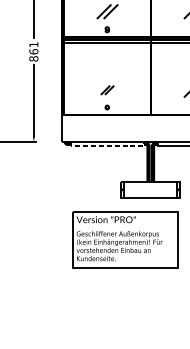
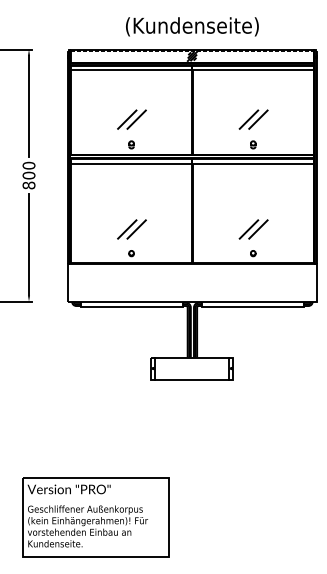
text: (33, 48) -> (28, 170), 861 -> 800
part: (107, 90) -> (131, 229), size x1.67
line: (107, 146) -> (132, 307), dashed -> solid
part: (125, 239) -> (95, 517), moved

